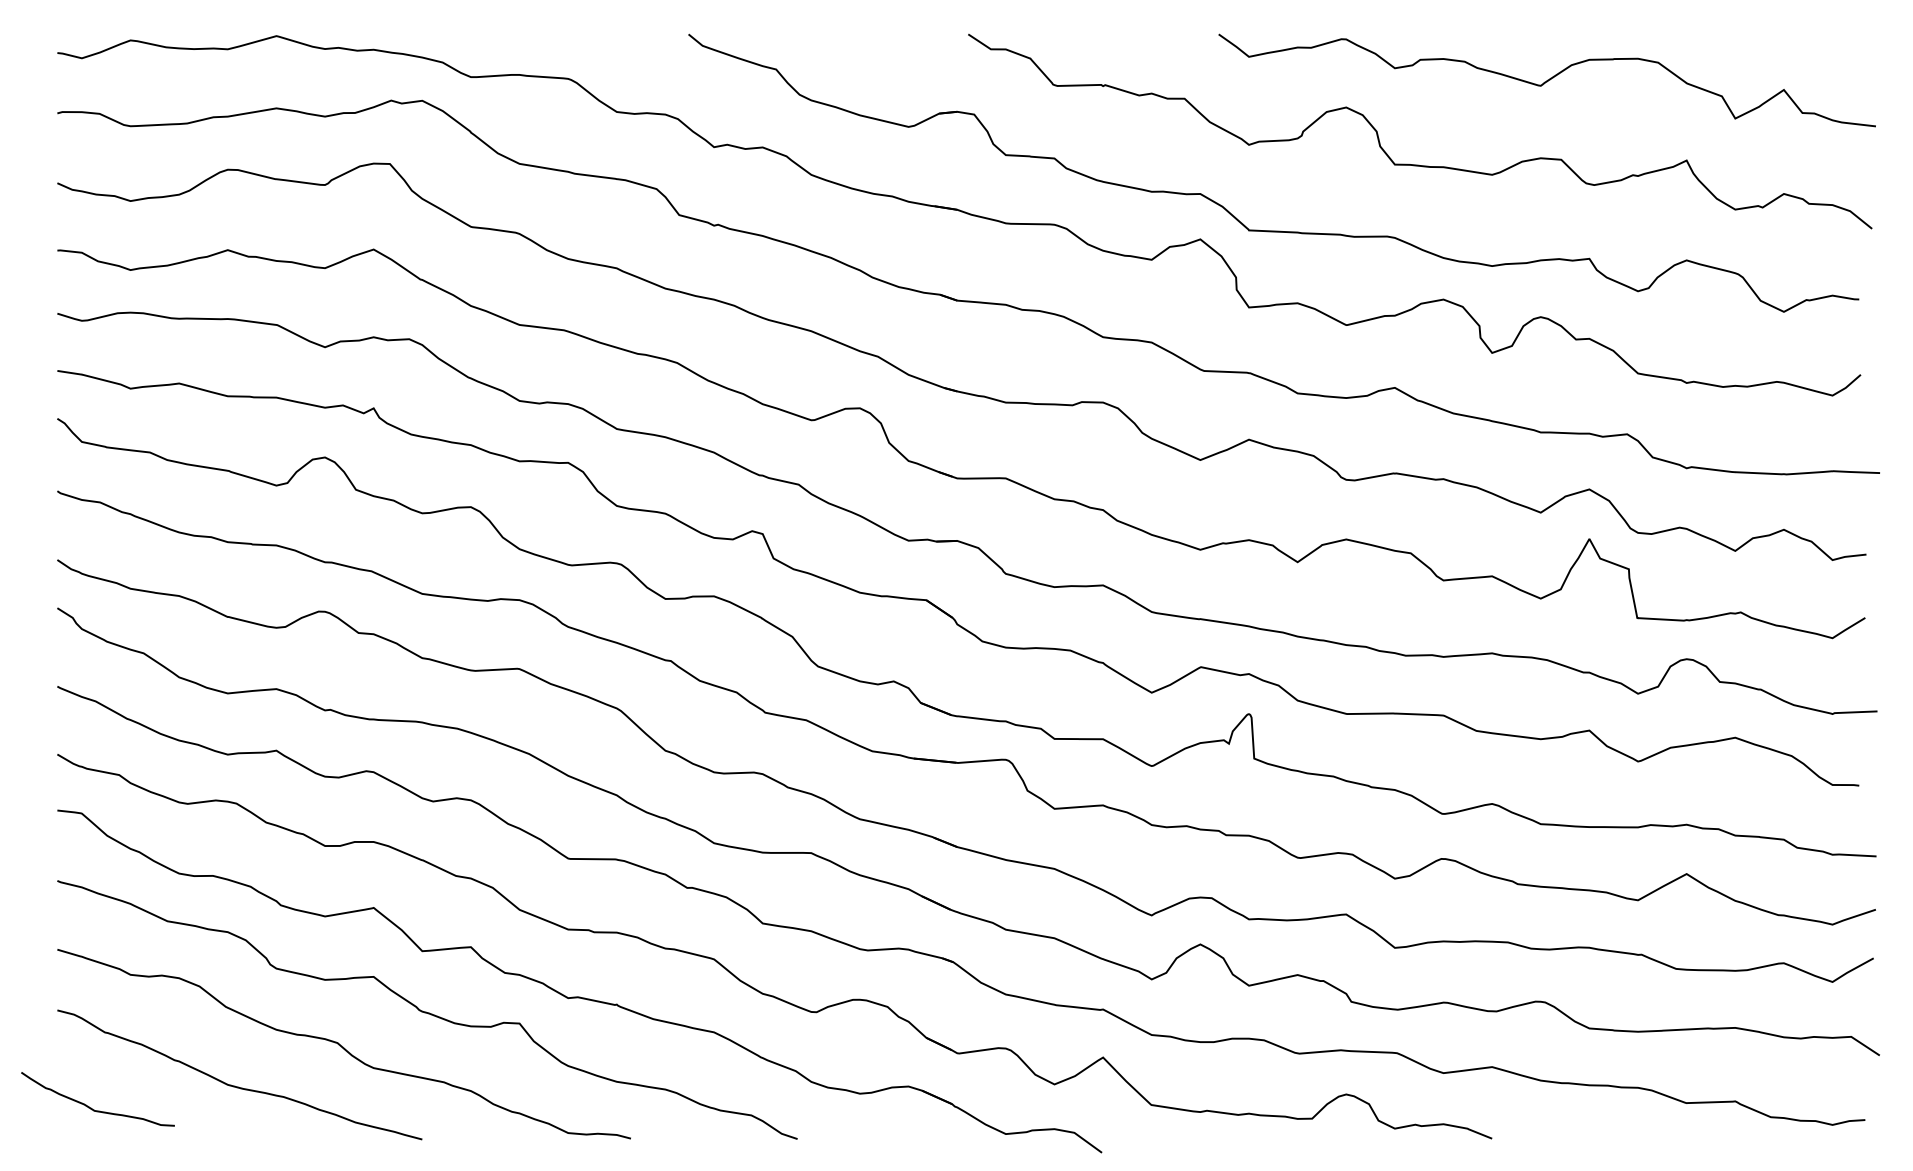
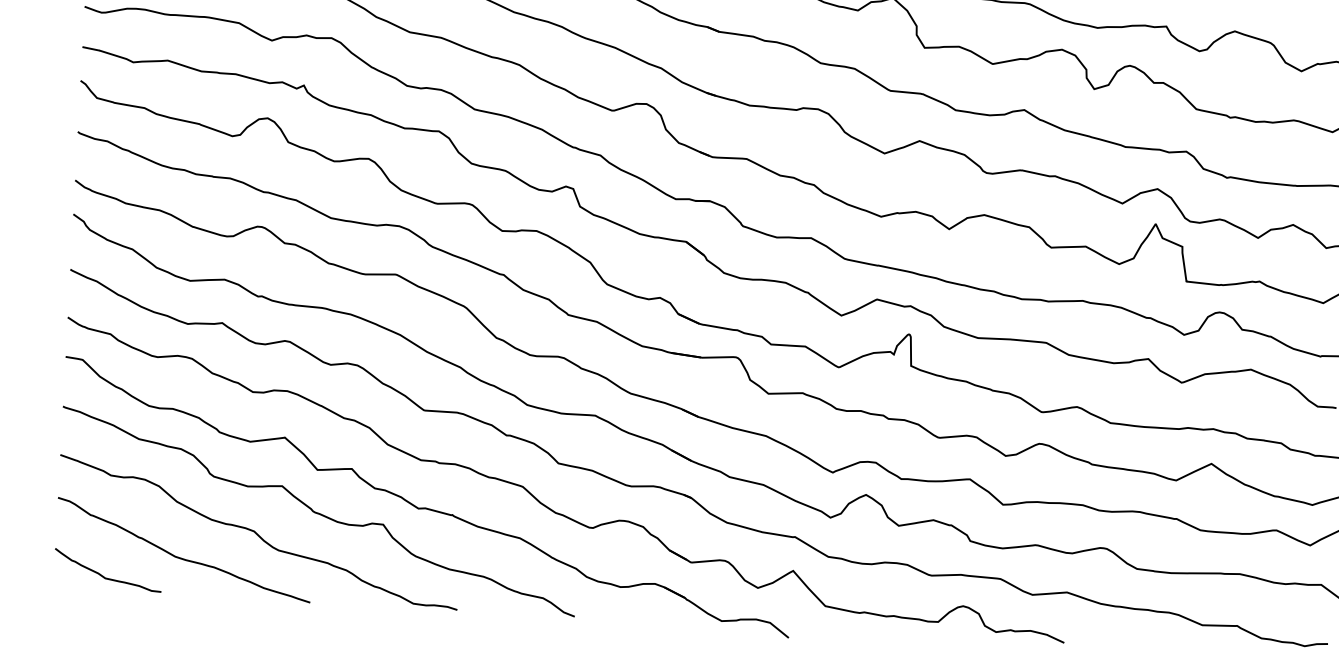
curve: (91, 1107) -> (103, 575), moved

